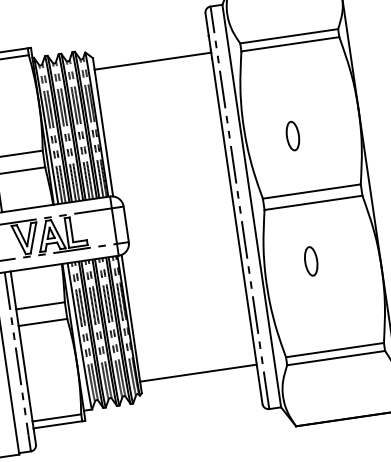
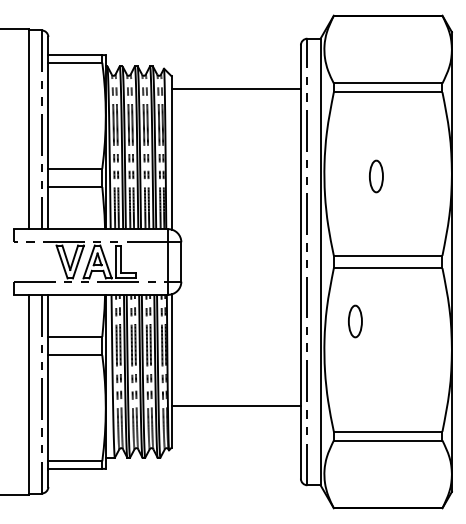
part: (293, 136) -> (376, 176), moved
part: (311, 261) -> (355, 321), moved
line: (197, 373) -> (235, 406), moved

